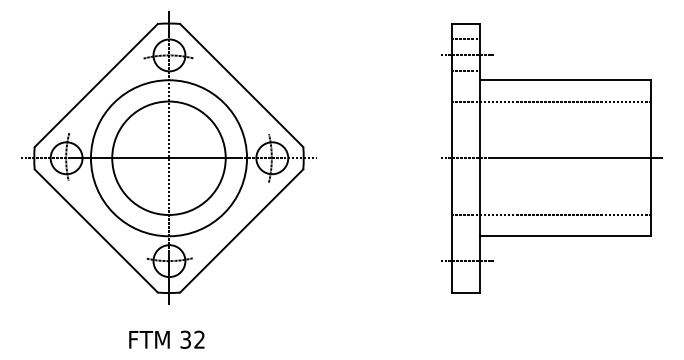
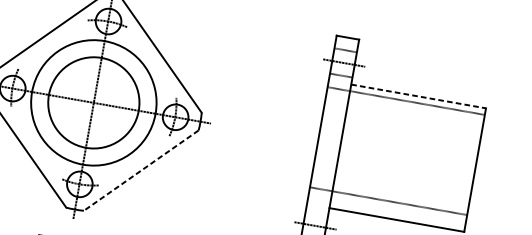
line: (565, 80) -> (418, 96), solid -> dashed
line: (550, 101) -> (405, 100), moved
line: (551, 158) -> (396, 156), removed
line: (241, 231) -> (141, 170), solid -> dashed

